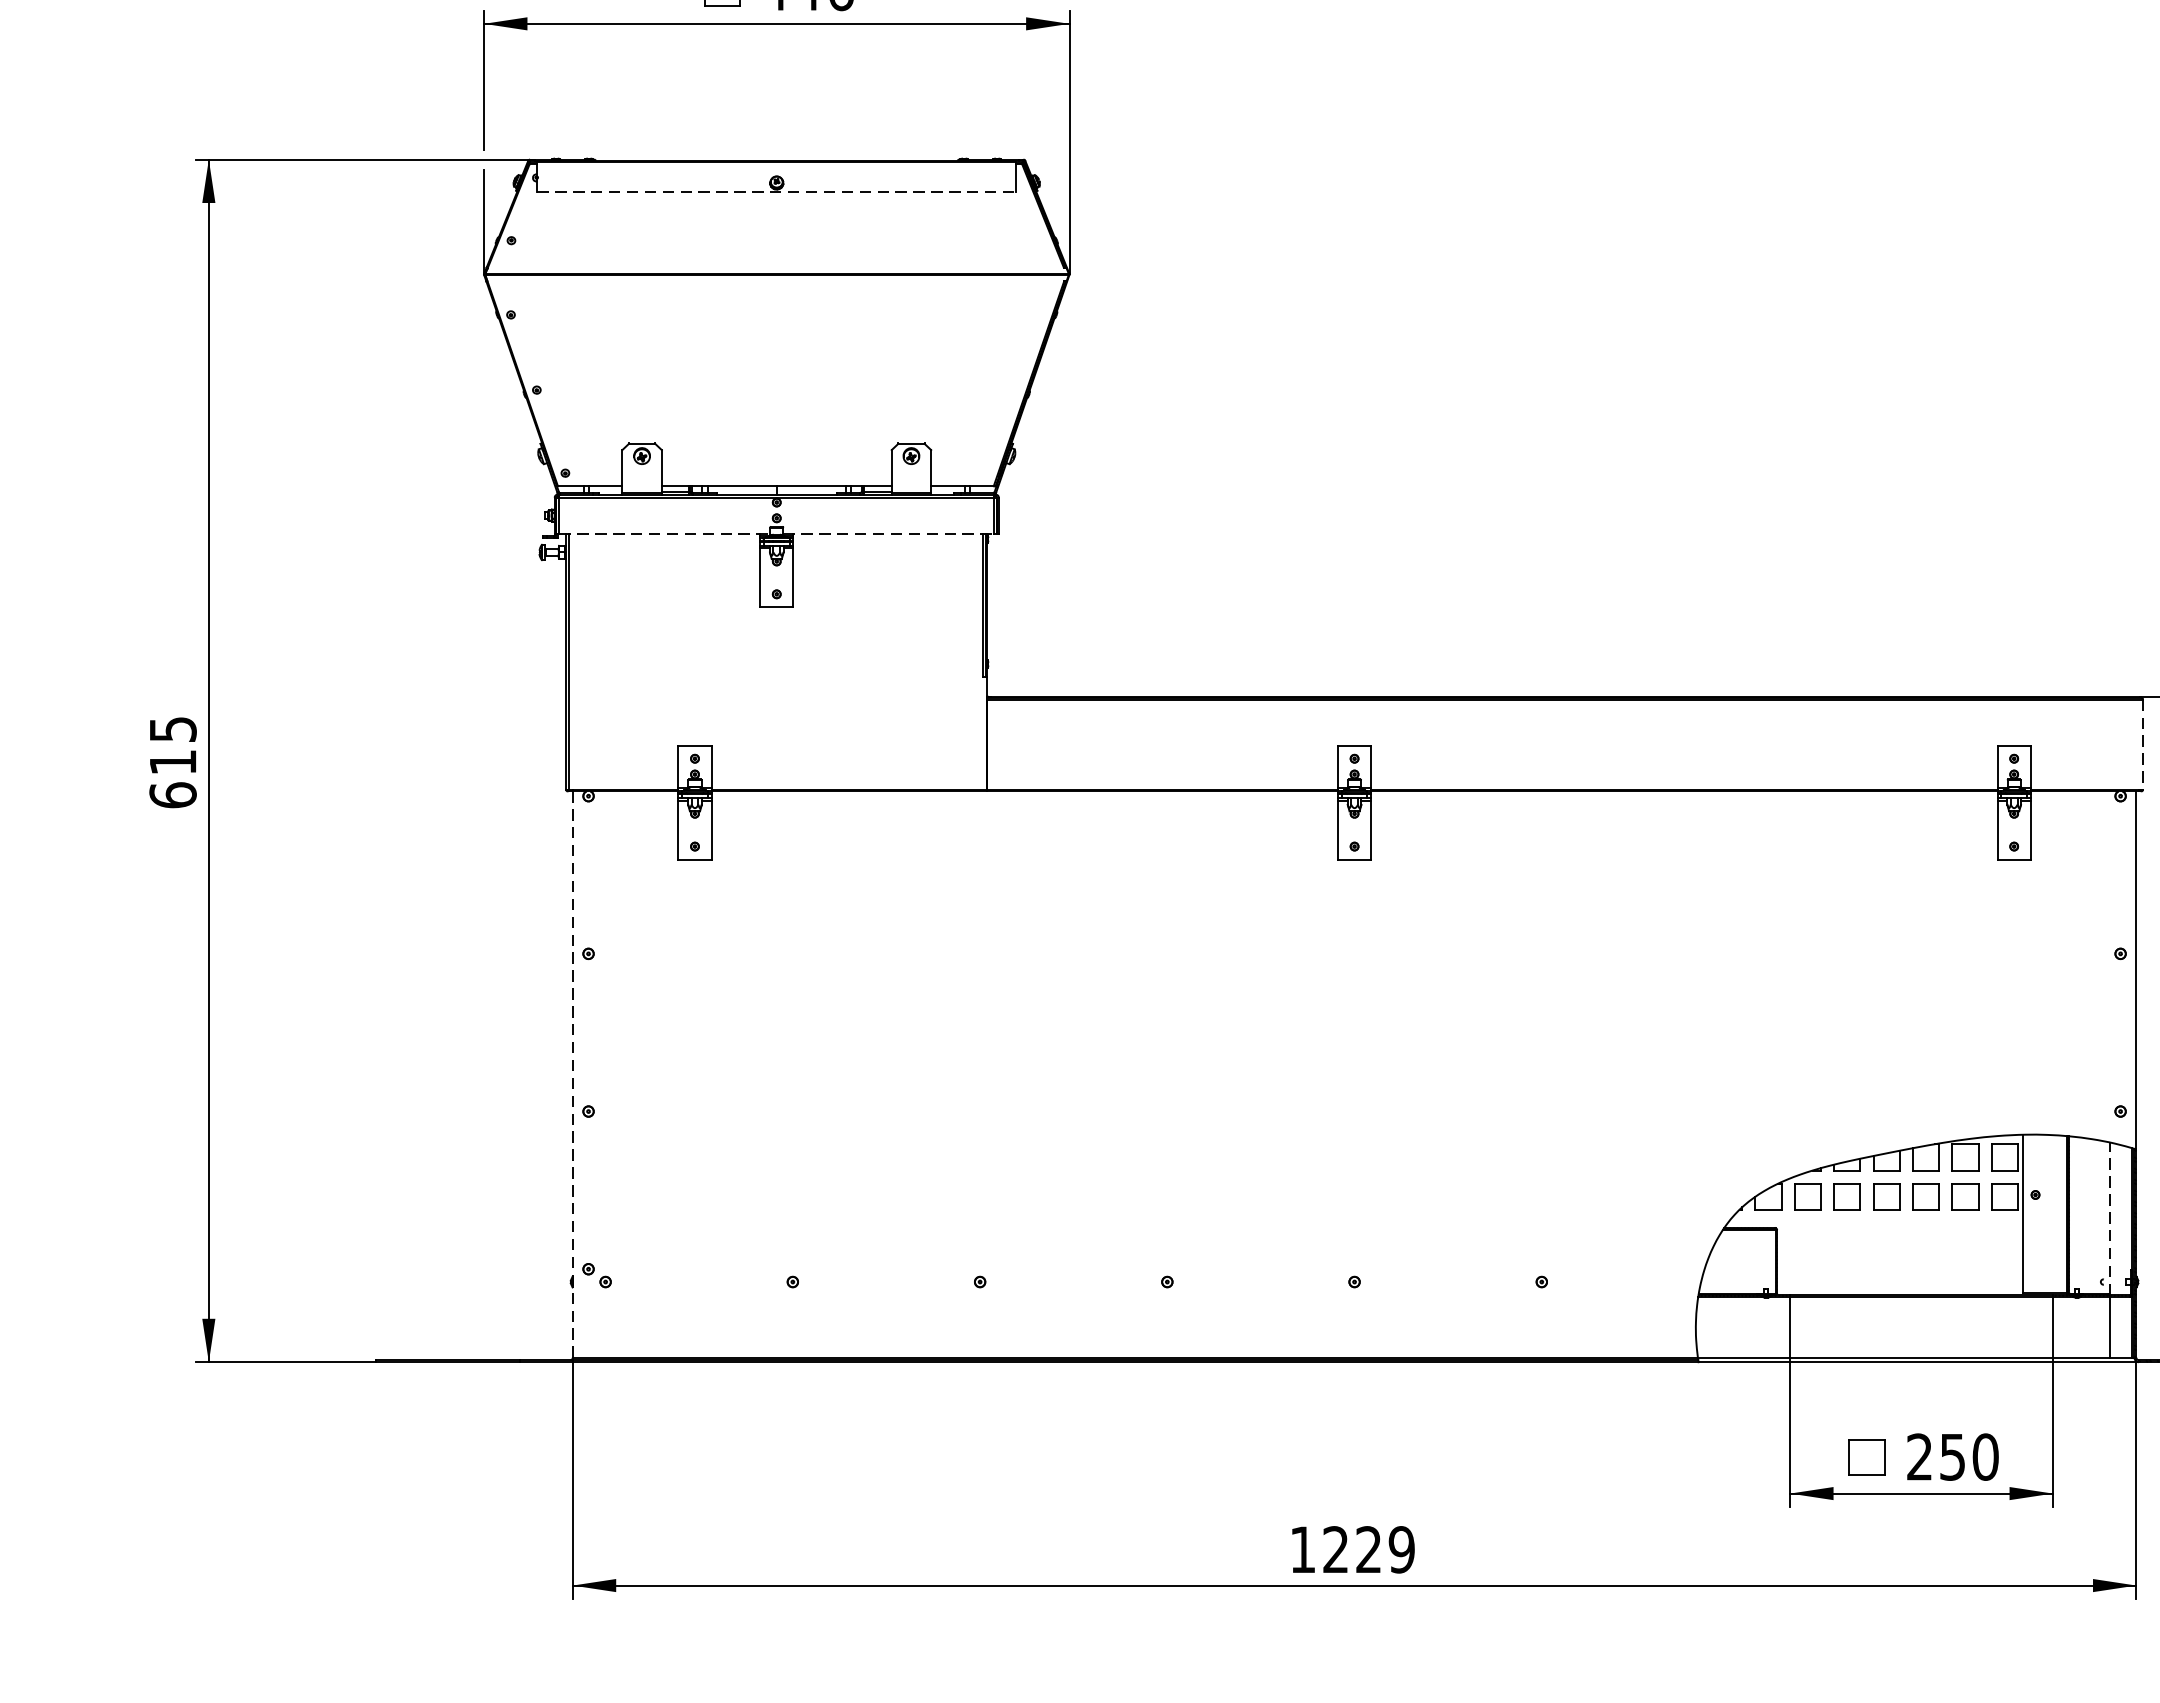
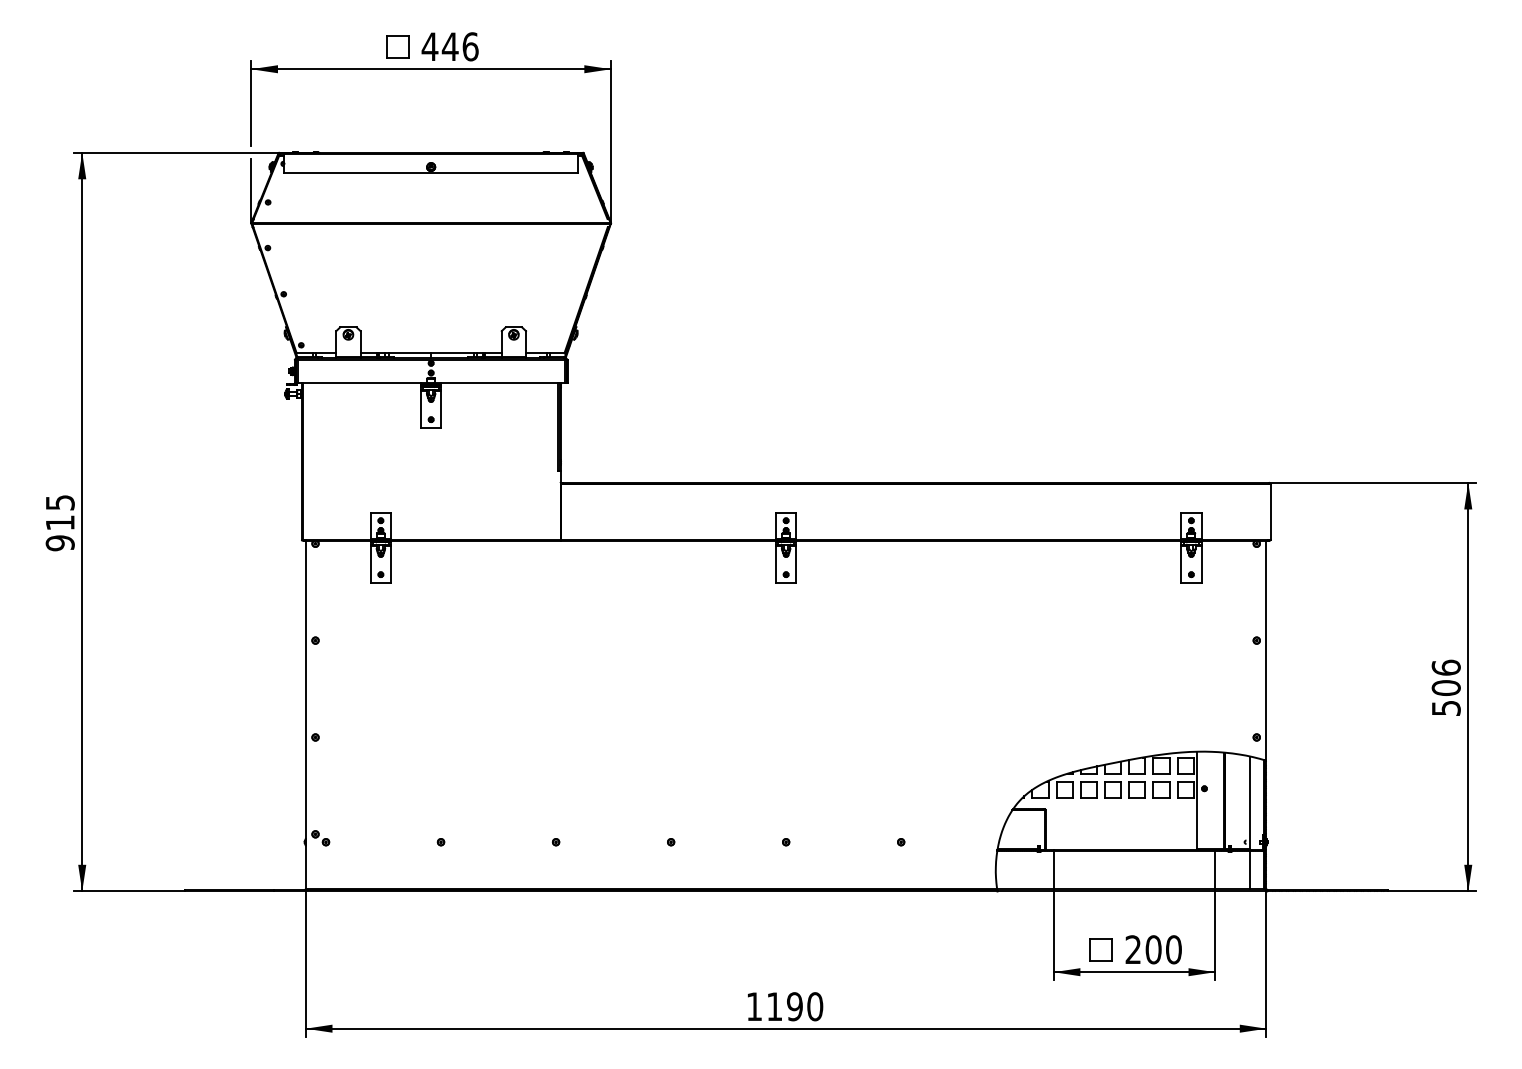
line: (777, 191) -> (431, 172), dashed -> solid
line: (665, 533) -> (362, 382), dashed -> solid
line: (888, 533) -> (499, 382), dashed -> solid
line: (2142, 745) -> (1270, 512), dashed -> solid
text: (171, 795) -> (59, 543), 615 -> 915
line: (572, 1074) -> (305, 714), dashed -> solid
line: (2110, 1219) -> (1250, 803), dashed -> solid
text: (1952, 1456) -> (1153, 949), 250 -> 200
text: (1369, 1549) -> (795, 1006), 1229 -> 1190

